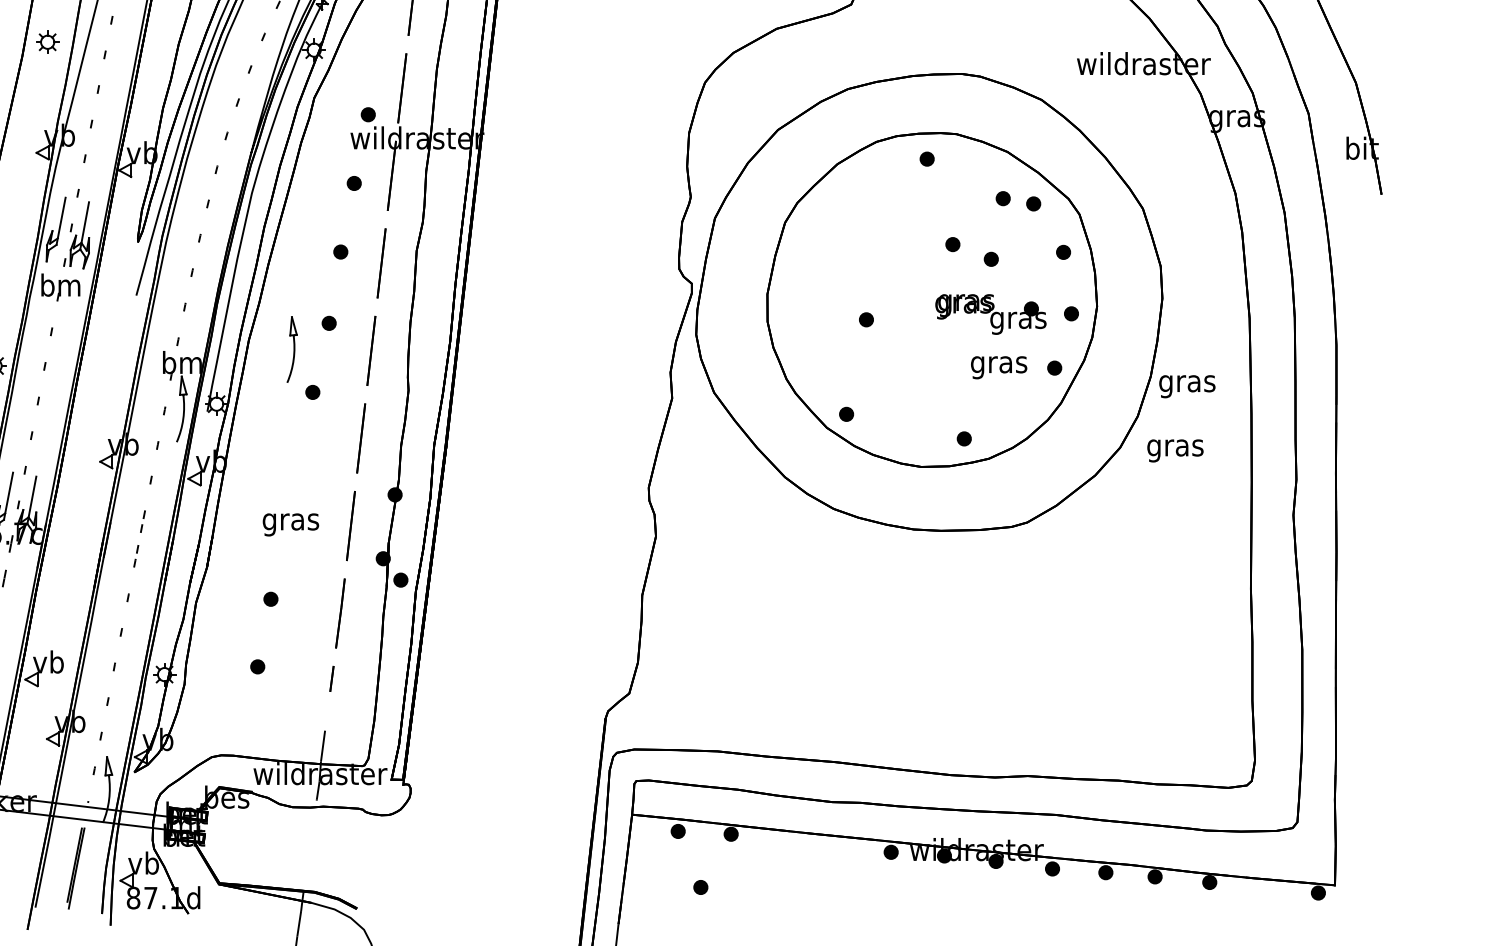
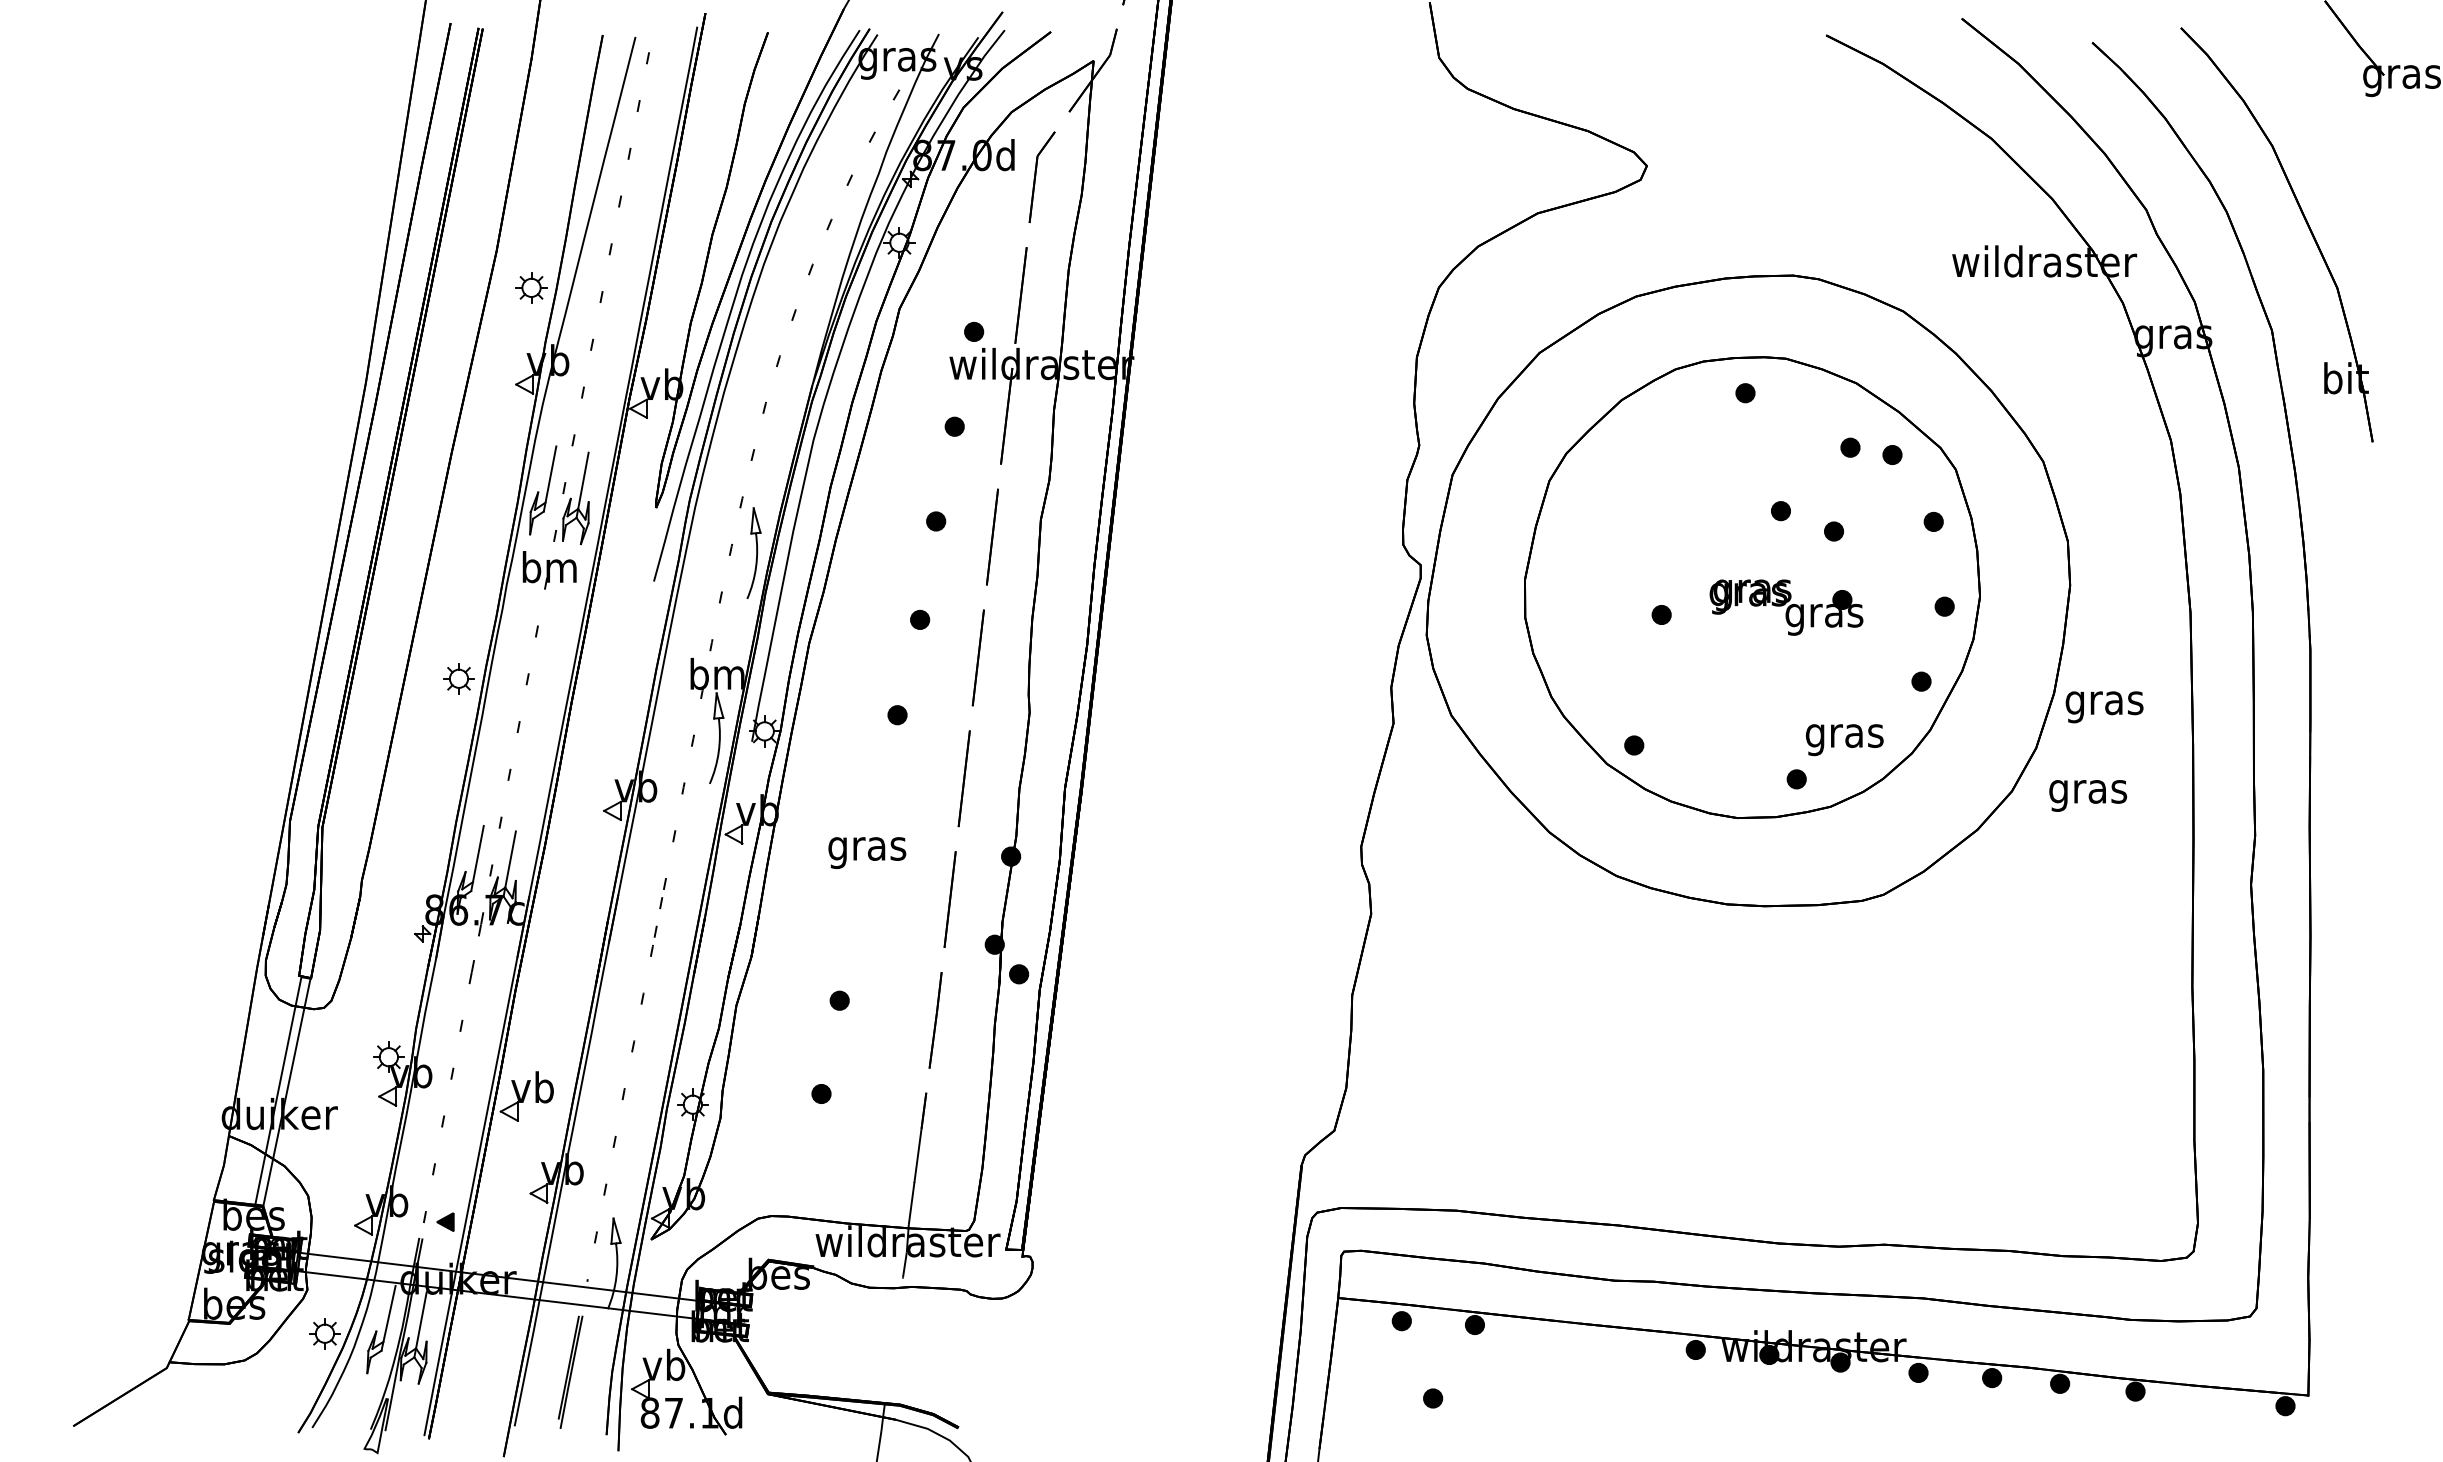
part: (47, 41) -> (531, 287), moved
part: (990, 314) -> (1786, 607), moved
part: (291, 349) -> (753, 552), moved
text: (998, 368) -> (1844, 740), moved
text: (291, 524) -> (867, 852), moved
line: (327, 711) -> (917, 1155), added

